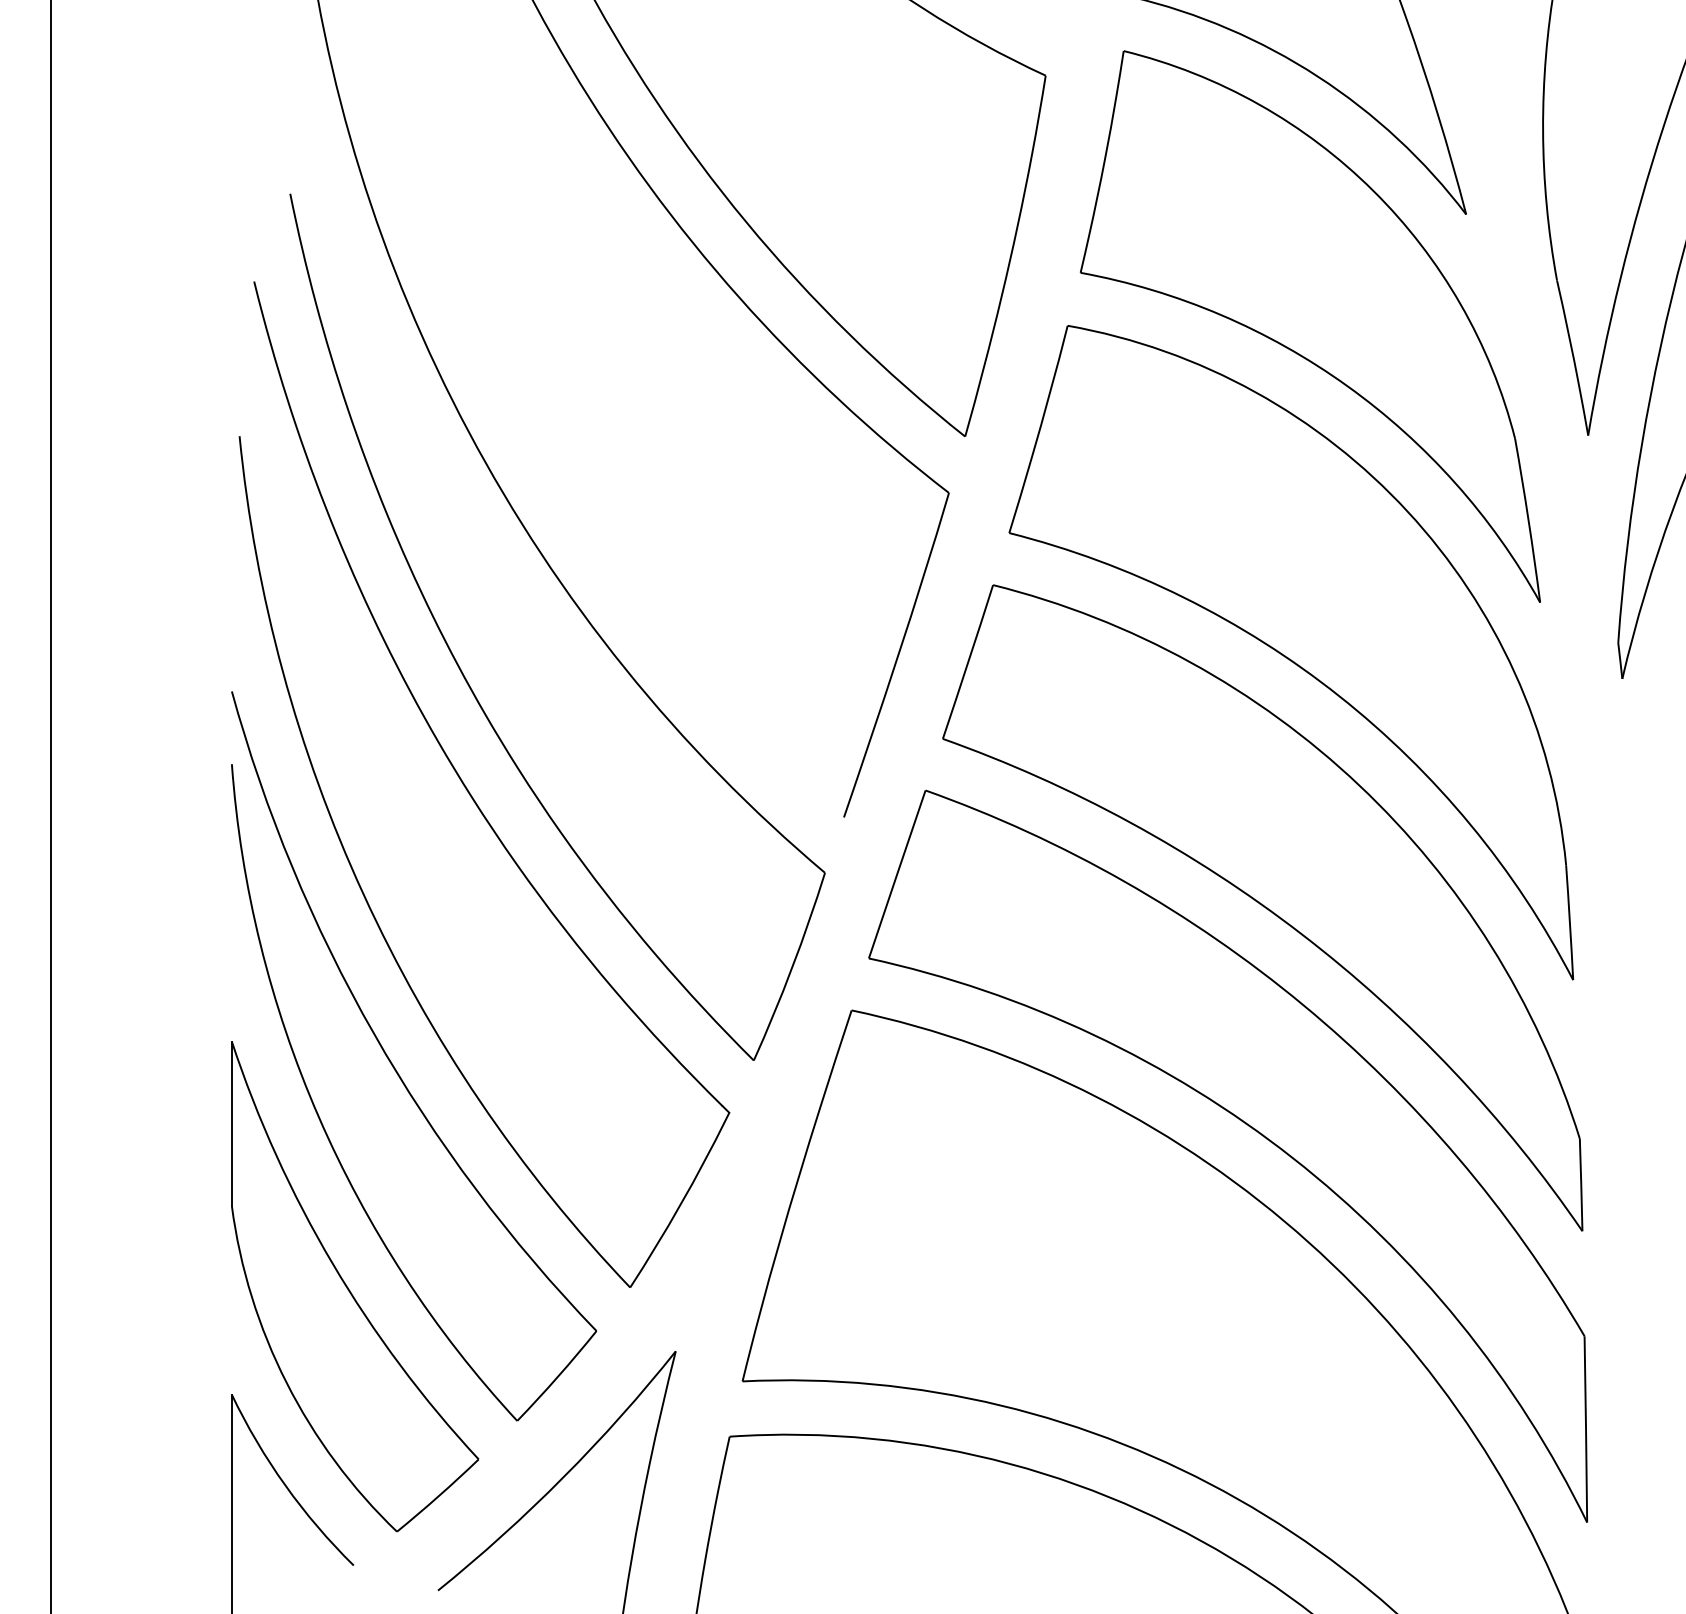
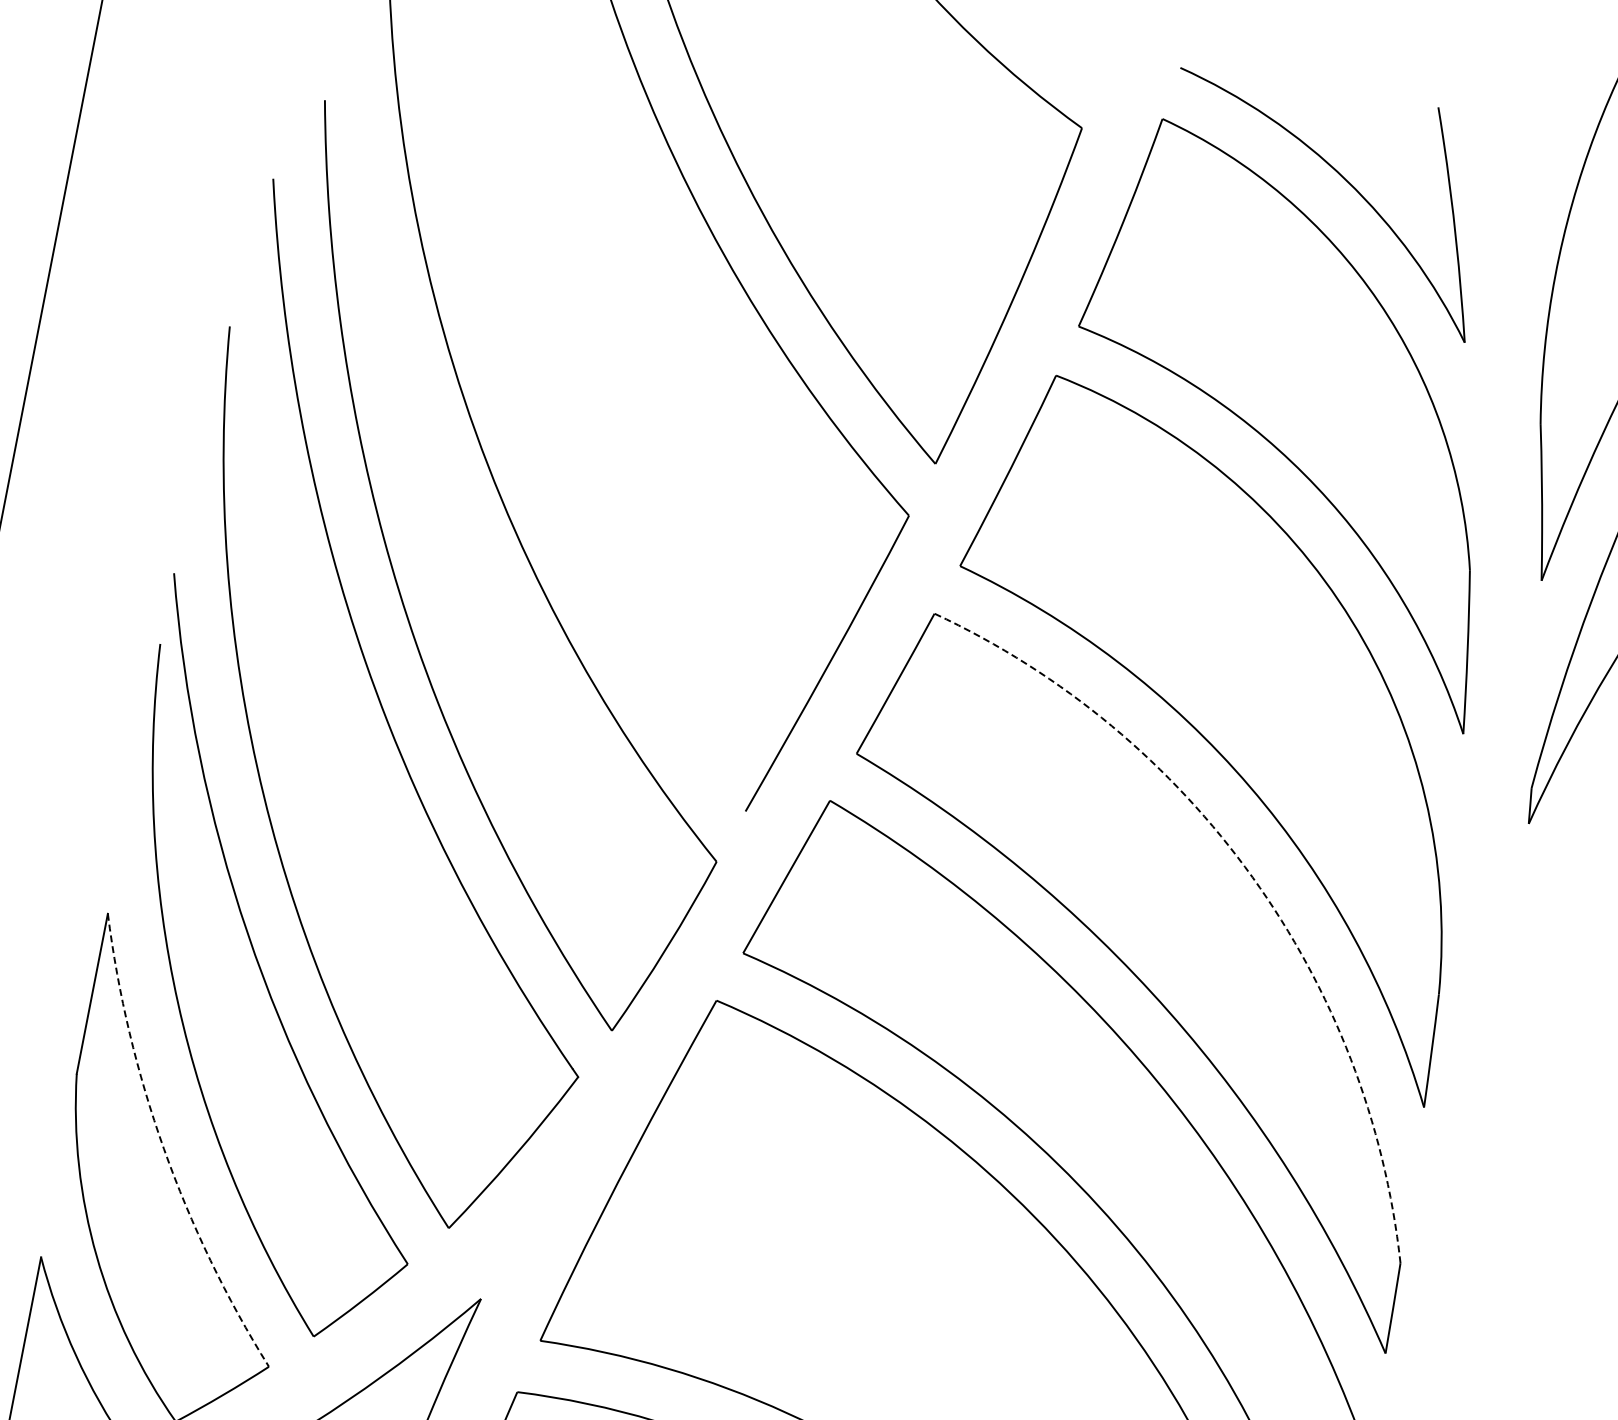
arc: (1359, 785) -> (1253, 877), solid -> dashed
arc: (332, 1263) -> (163, 1148), solid -> dashed

